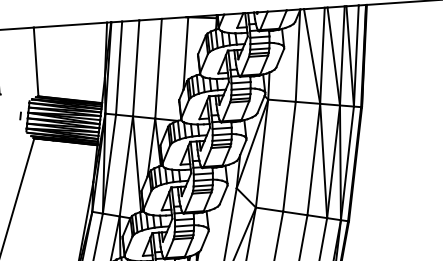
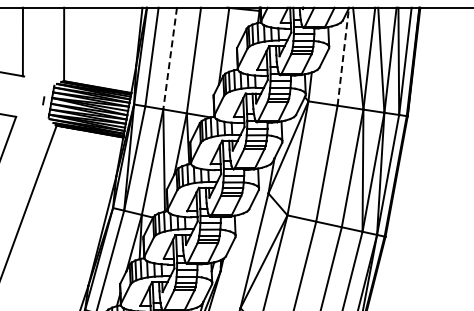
line: (298, 56) -> (343, 57), solid -> dashed
line: (136, 69) -> (170, 59), solid -> dashed

